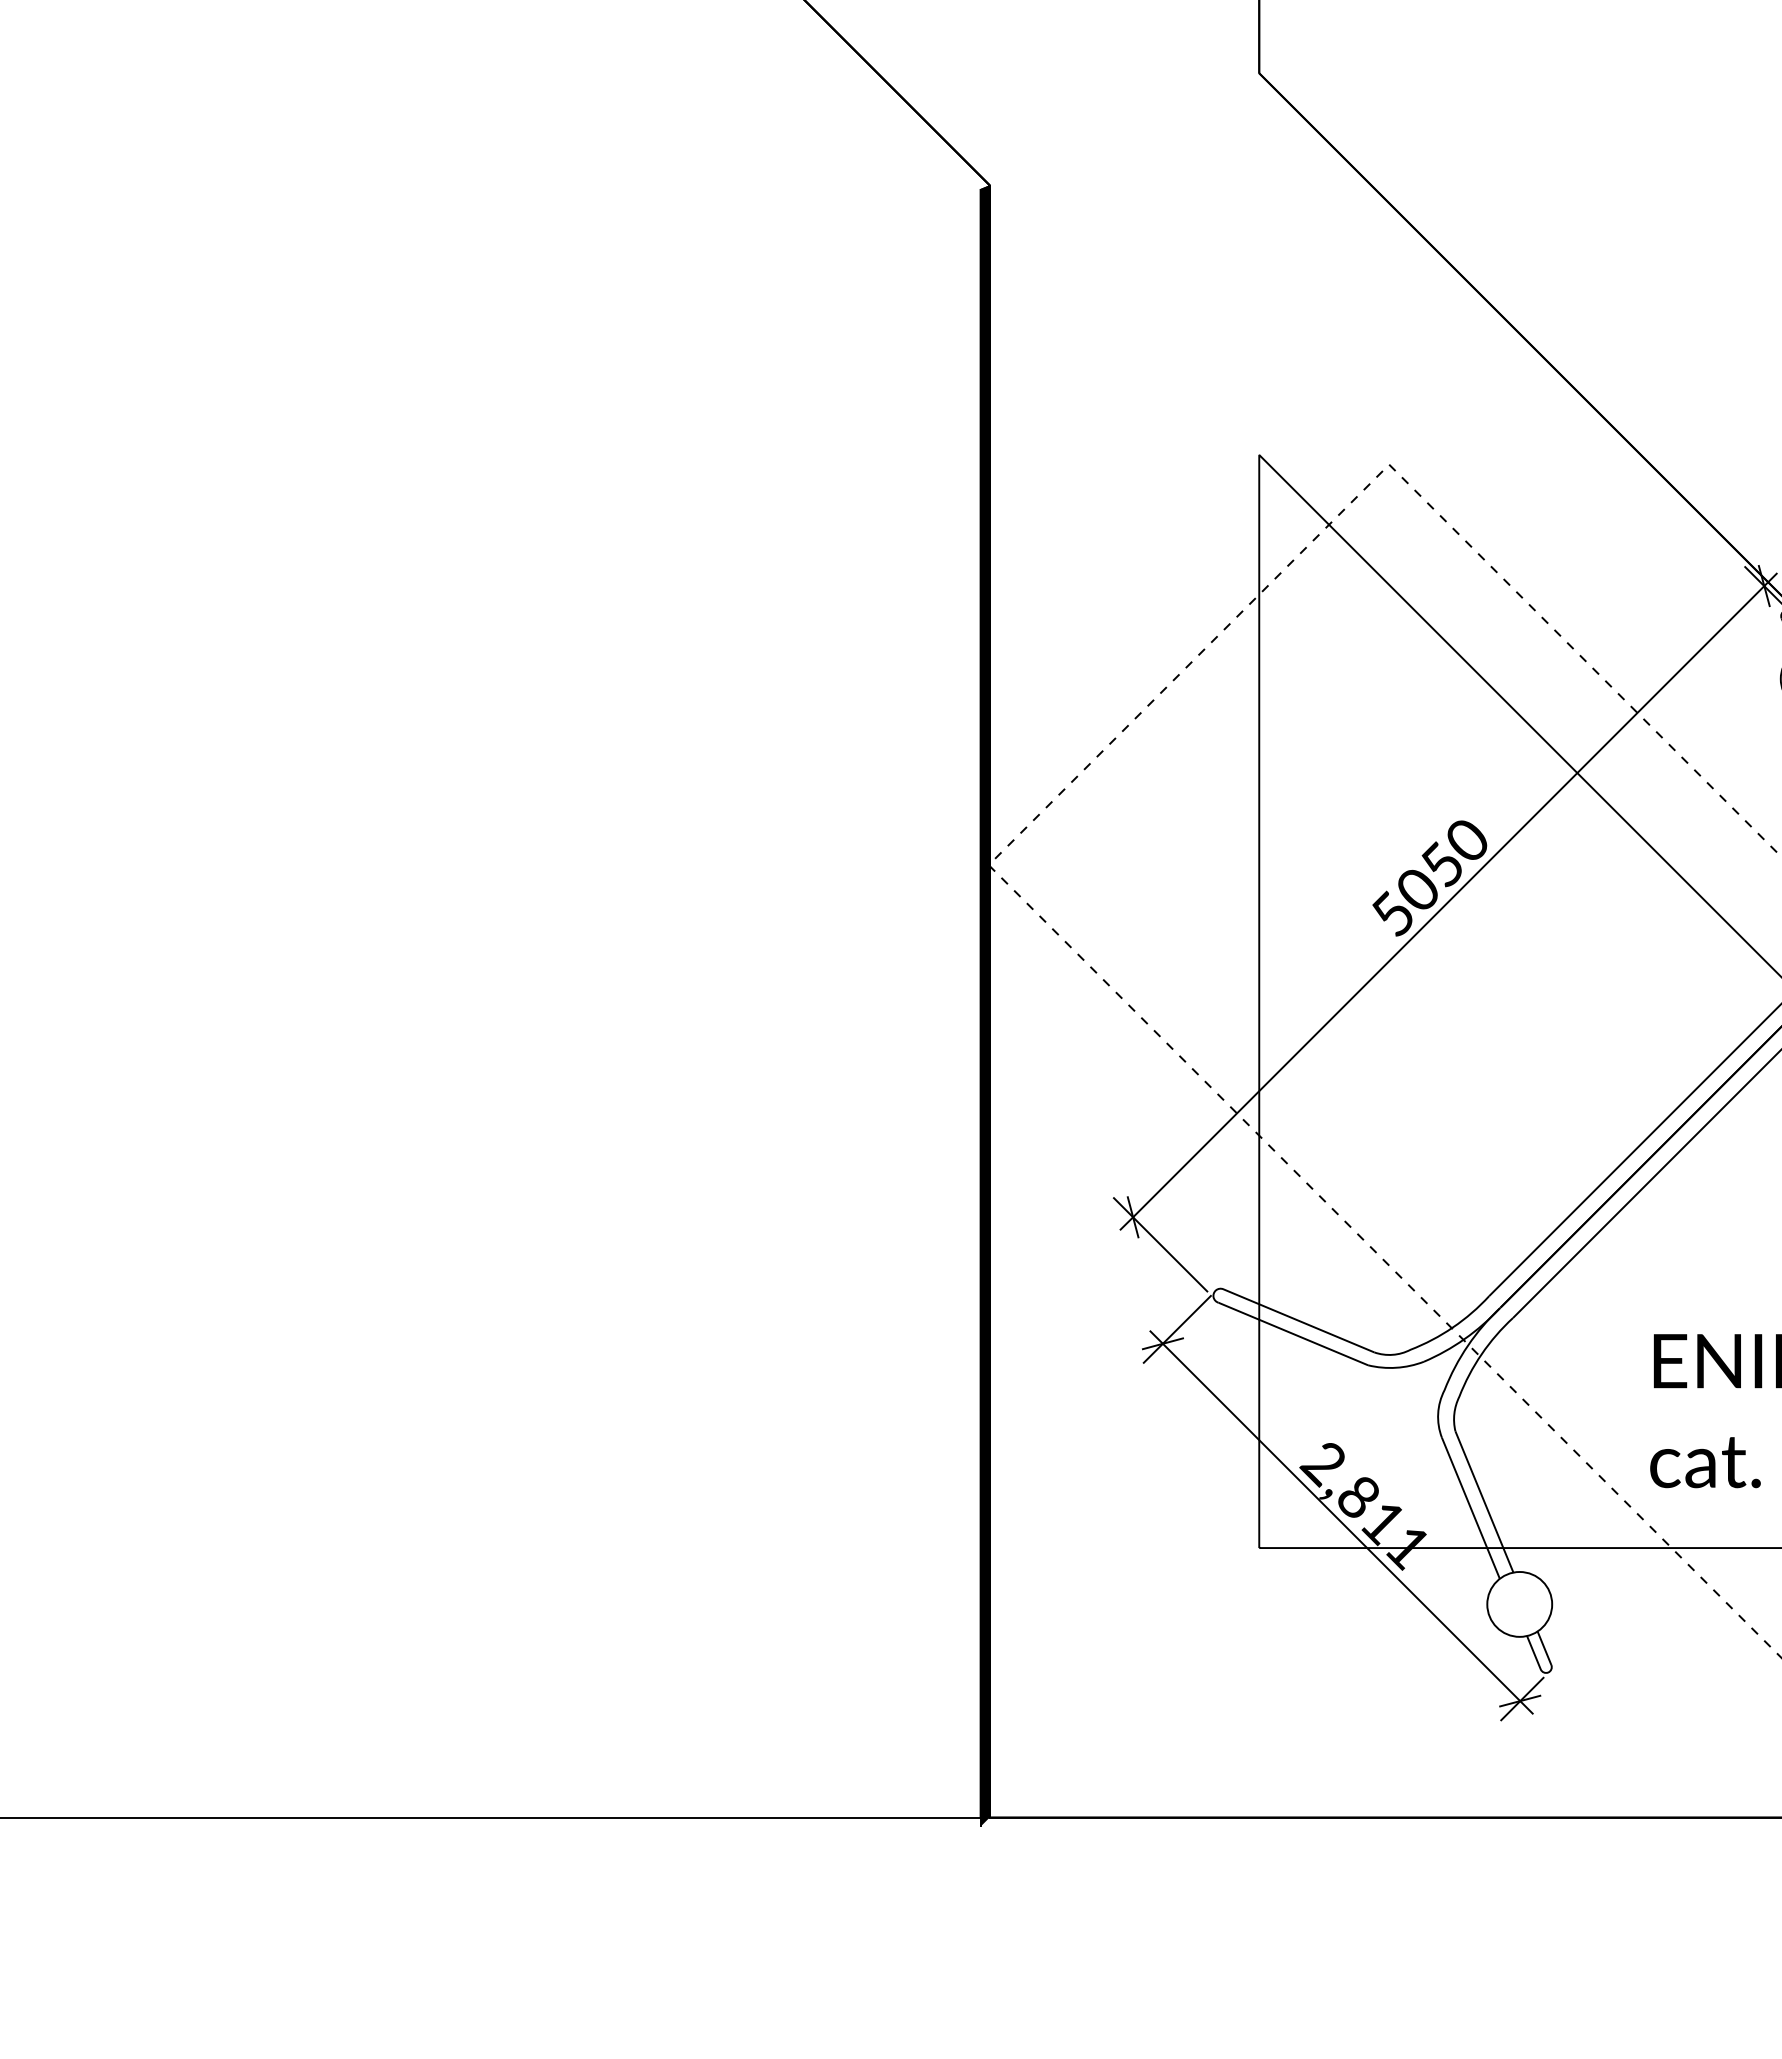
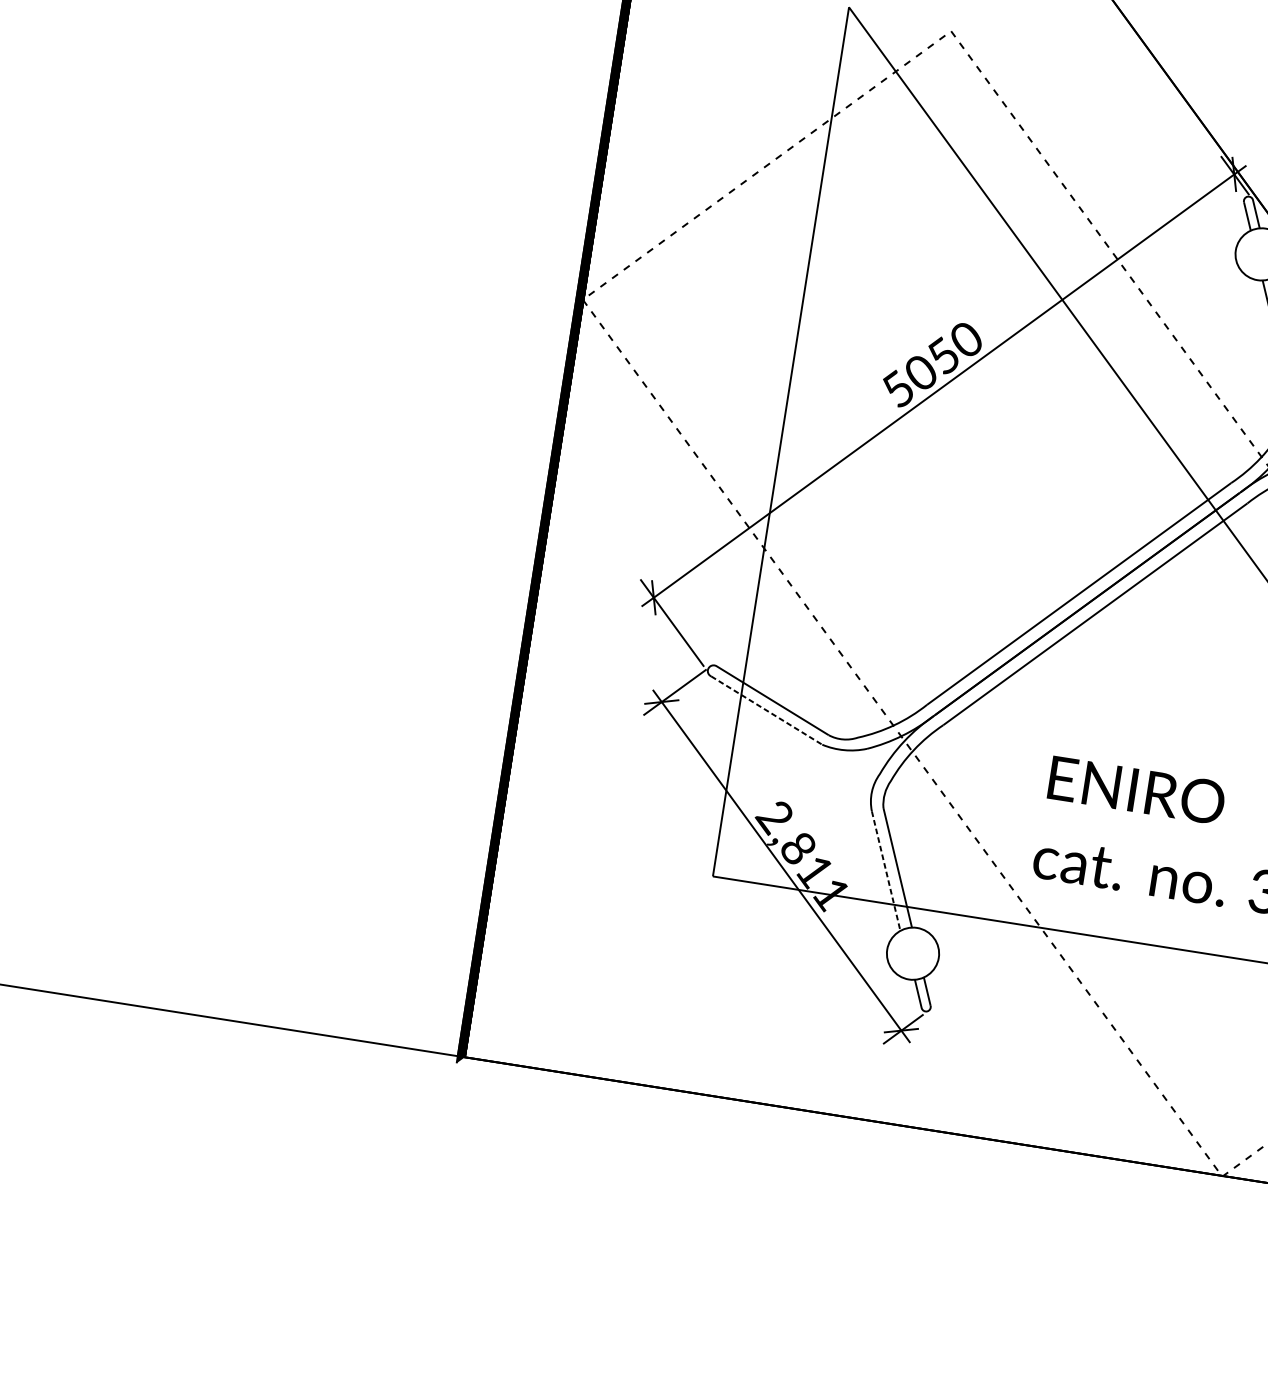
line: (1293, 1334) -> (766, 710), solid -> dashed
line: (1471, 1508) -> (886, 871), solid -> dashed

